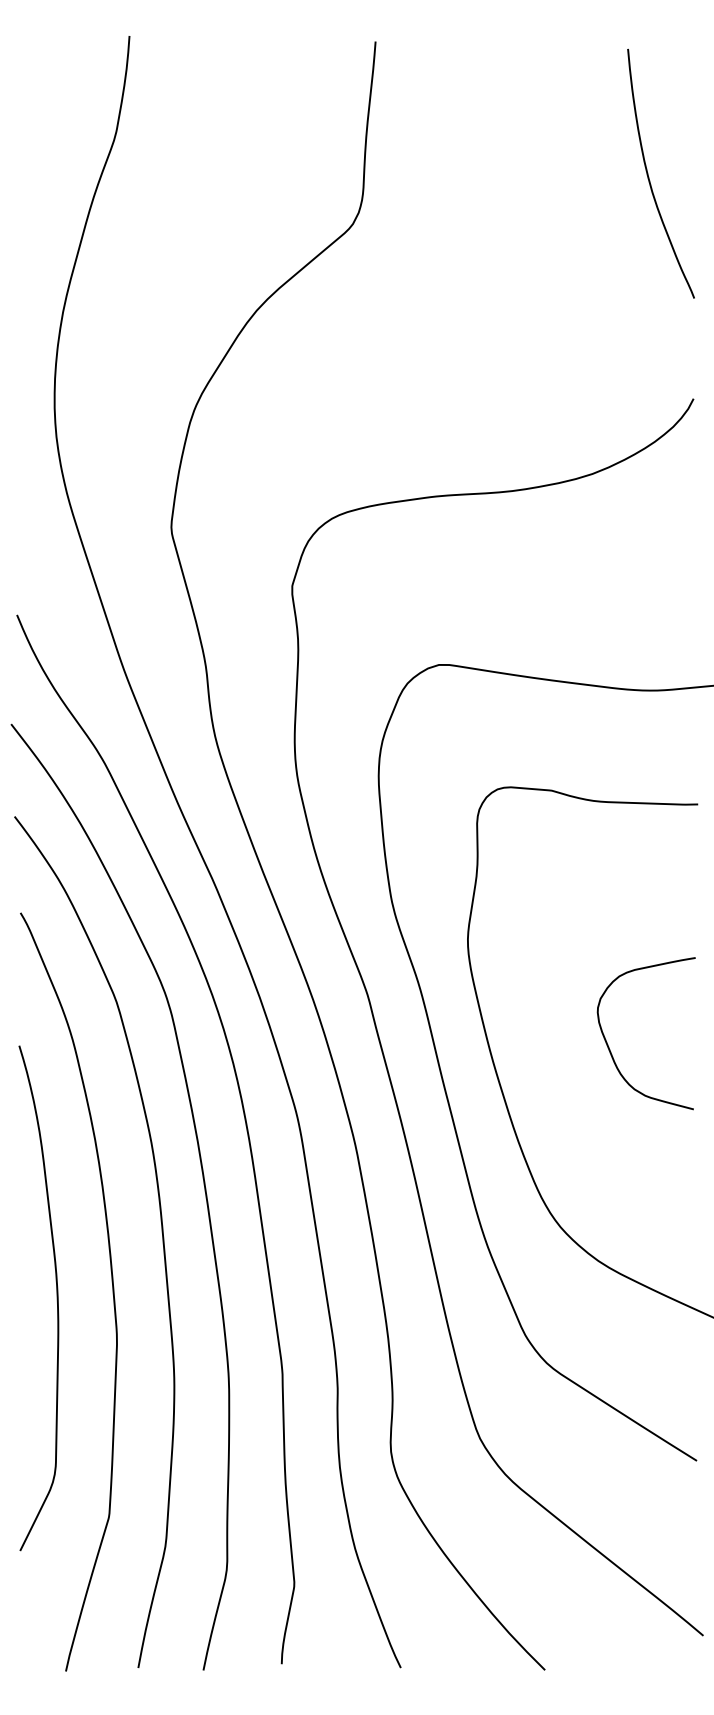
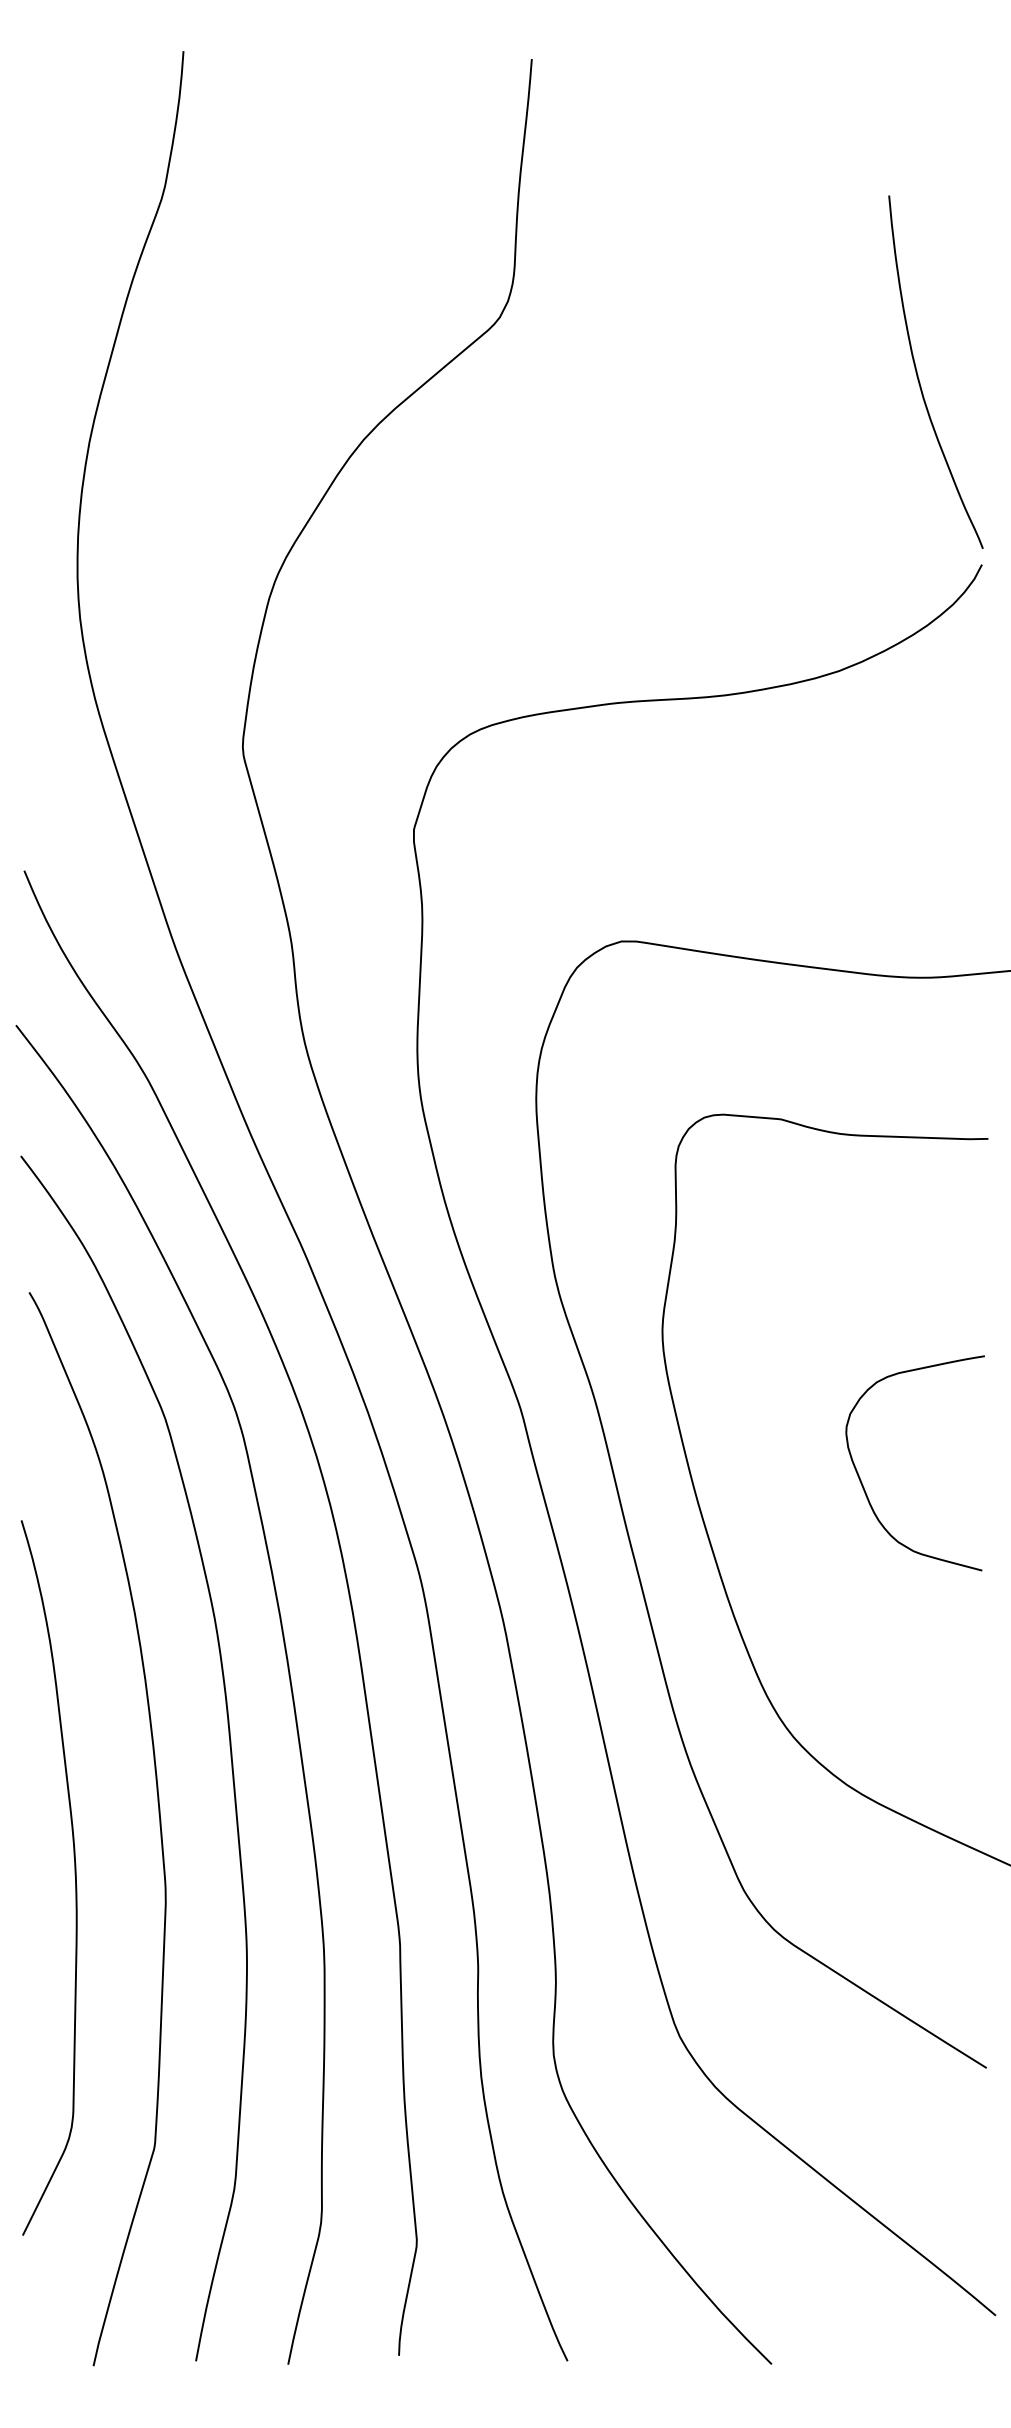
curve: (648, 176) -> (918, 375), moved
curve: (56, 1296) -> (74, 1875), moved

